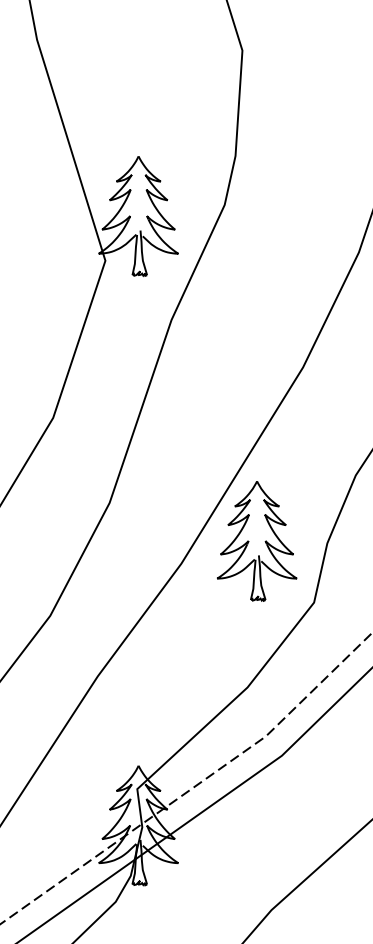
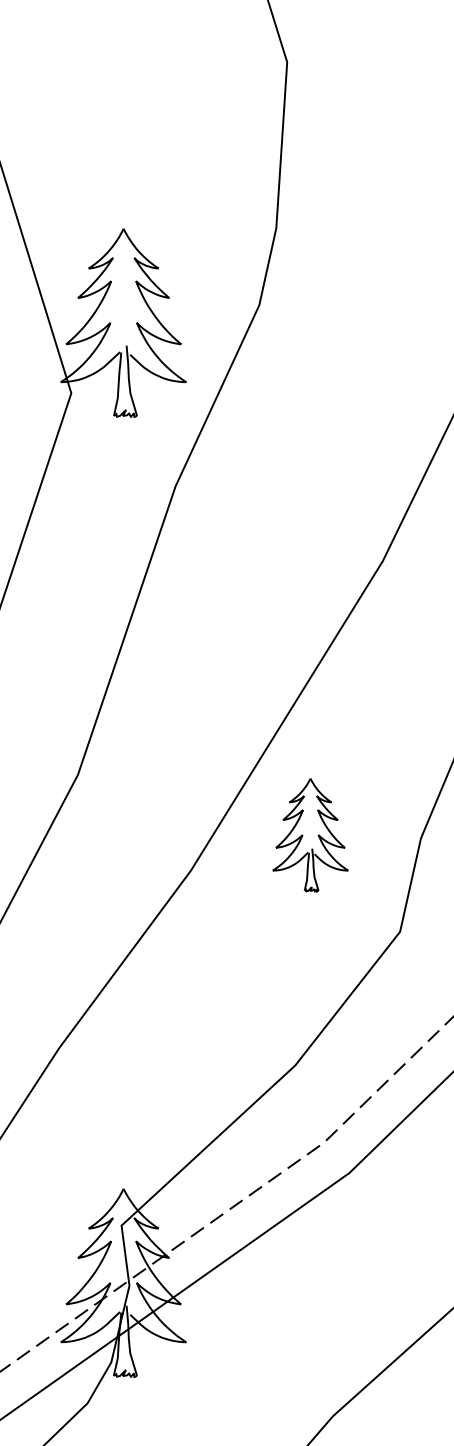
part: (257, 541) -> (310, 835), size x0.6

